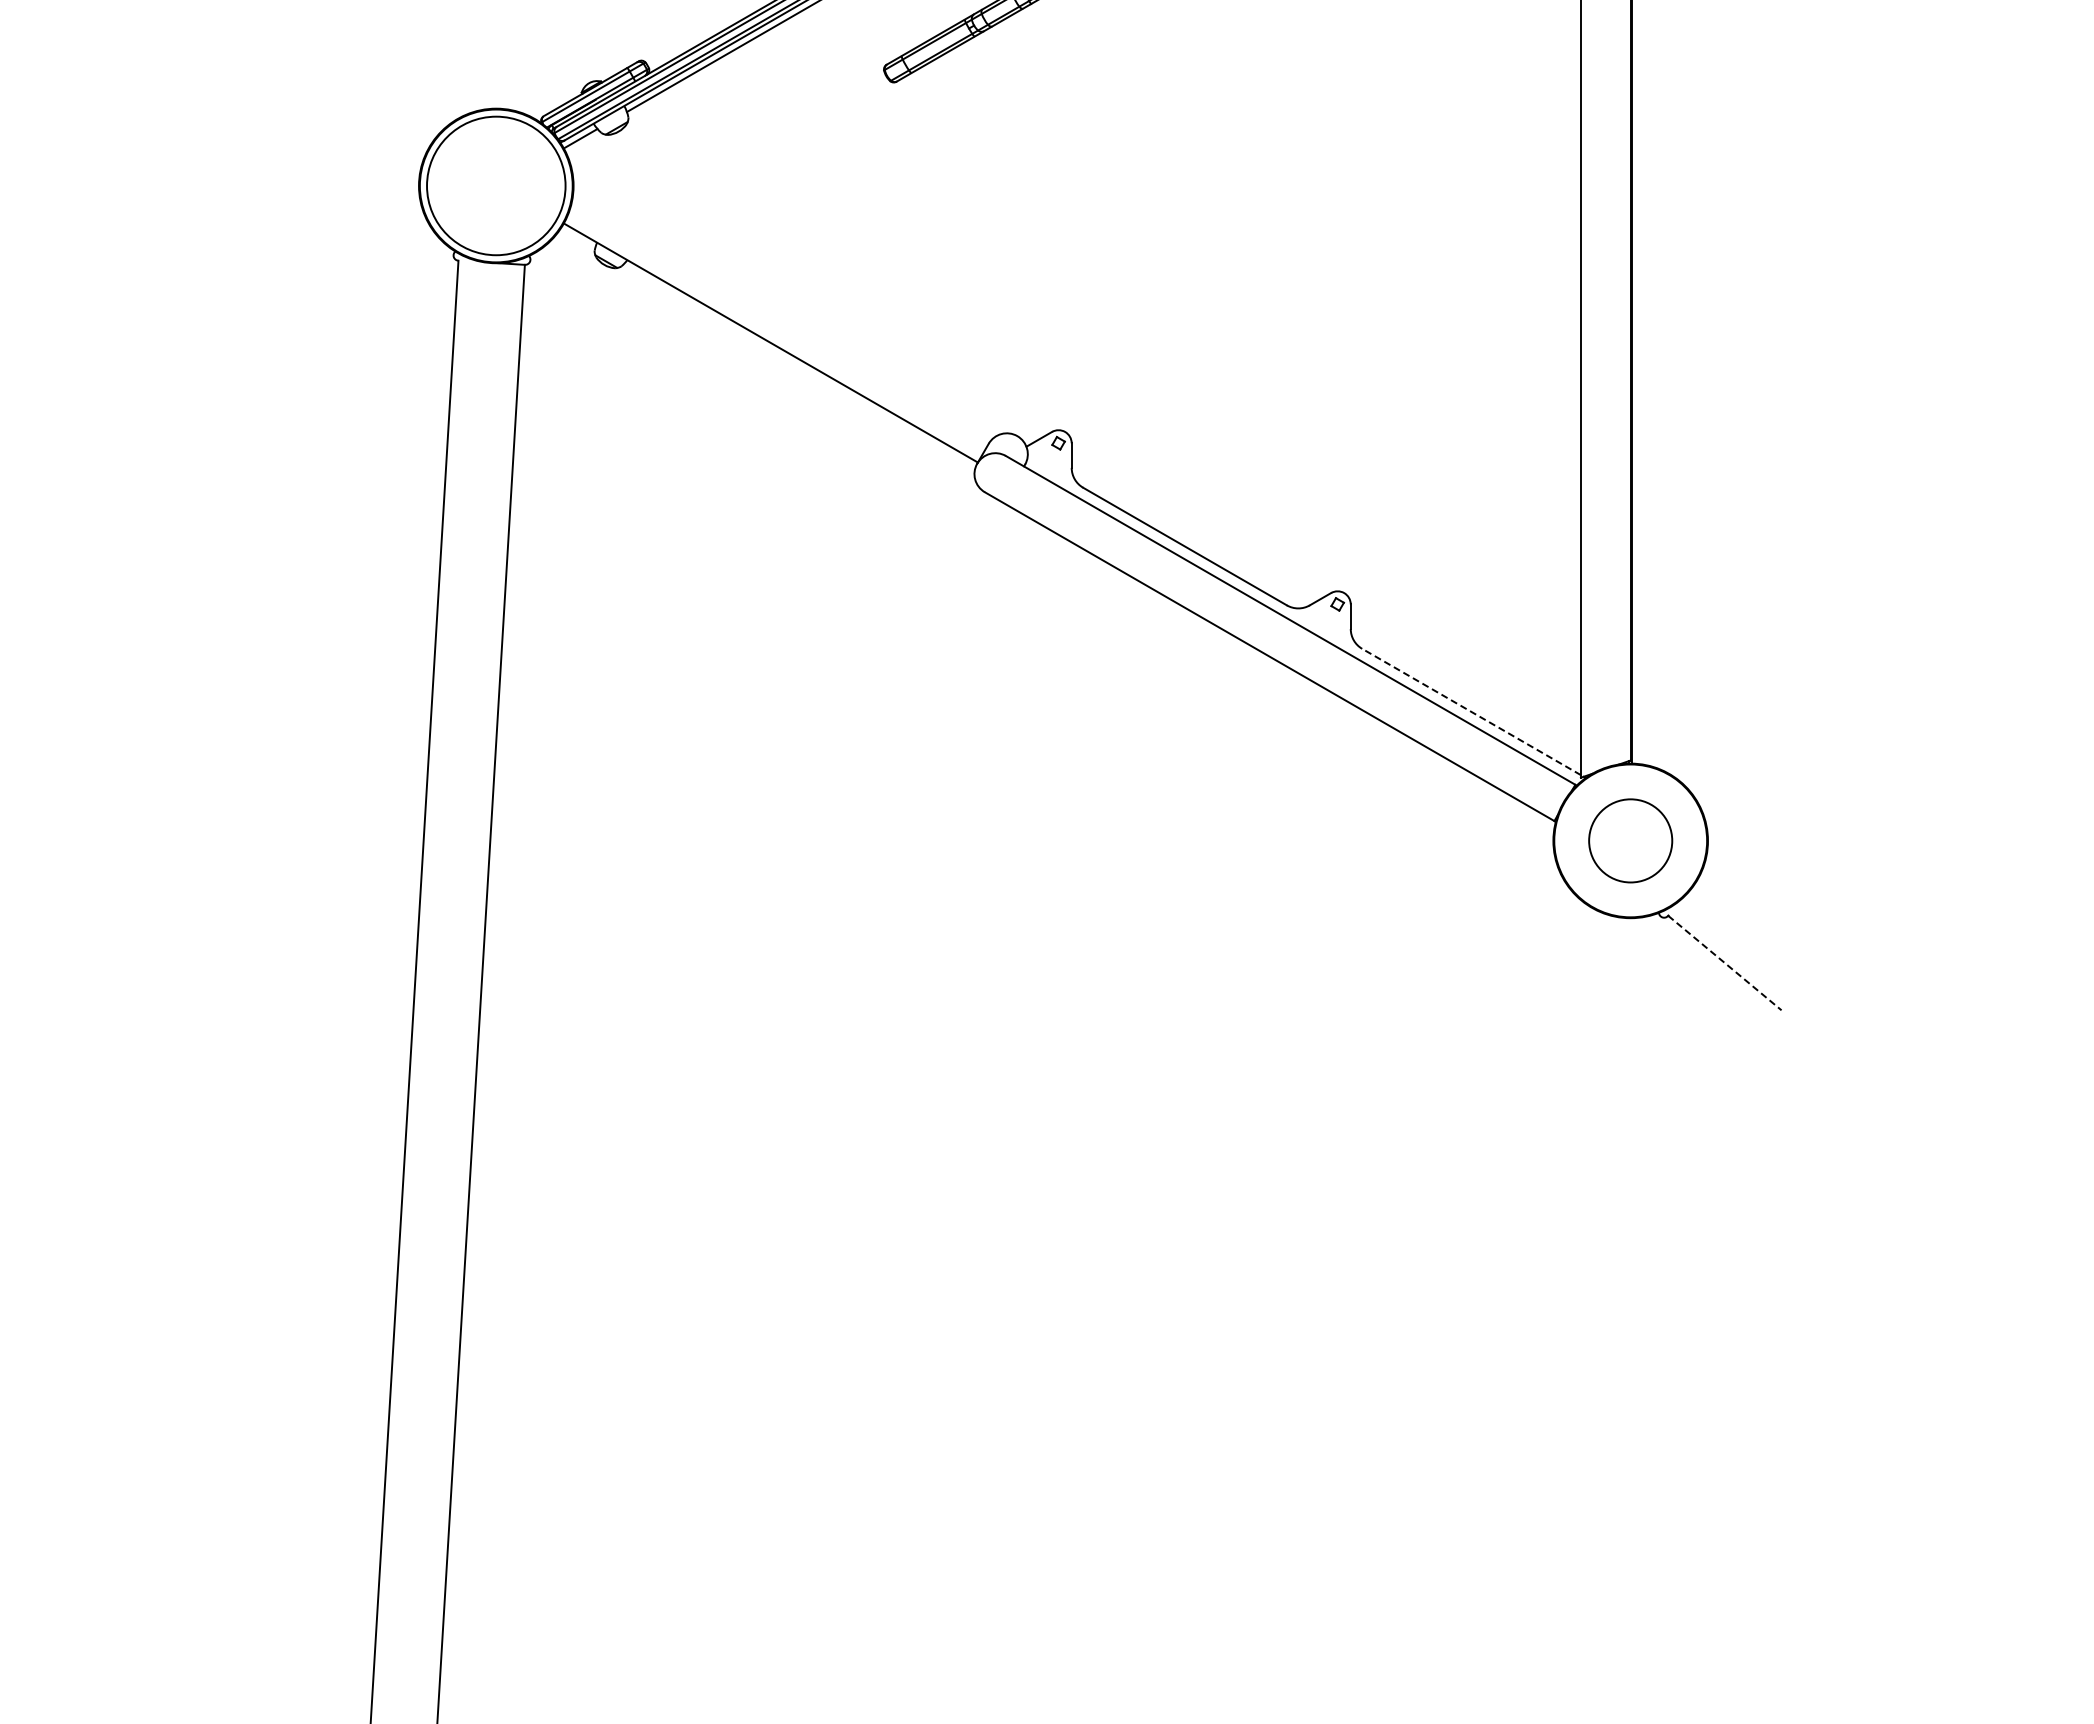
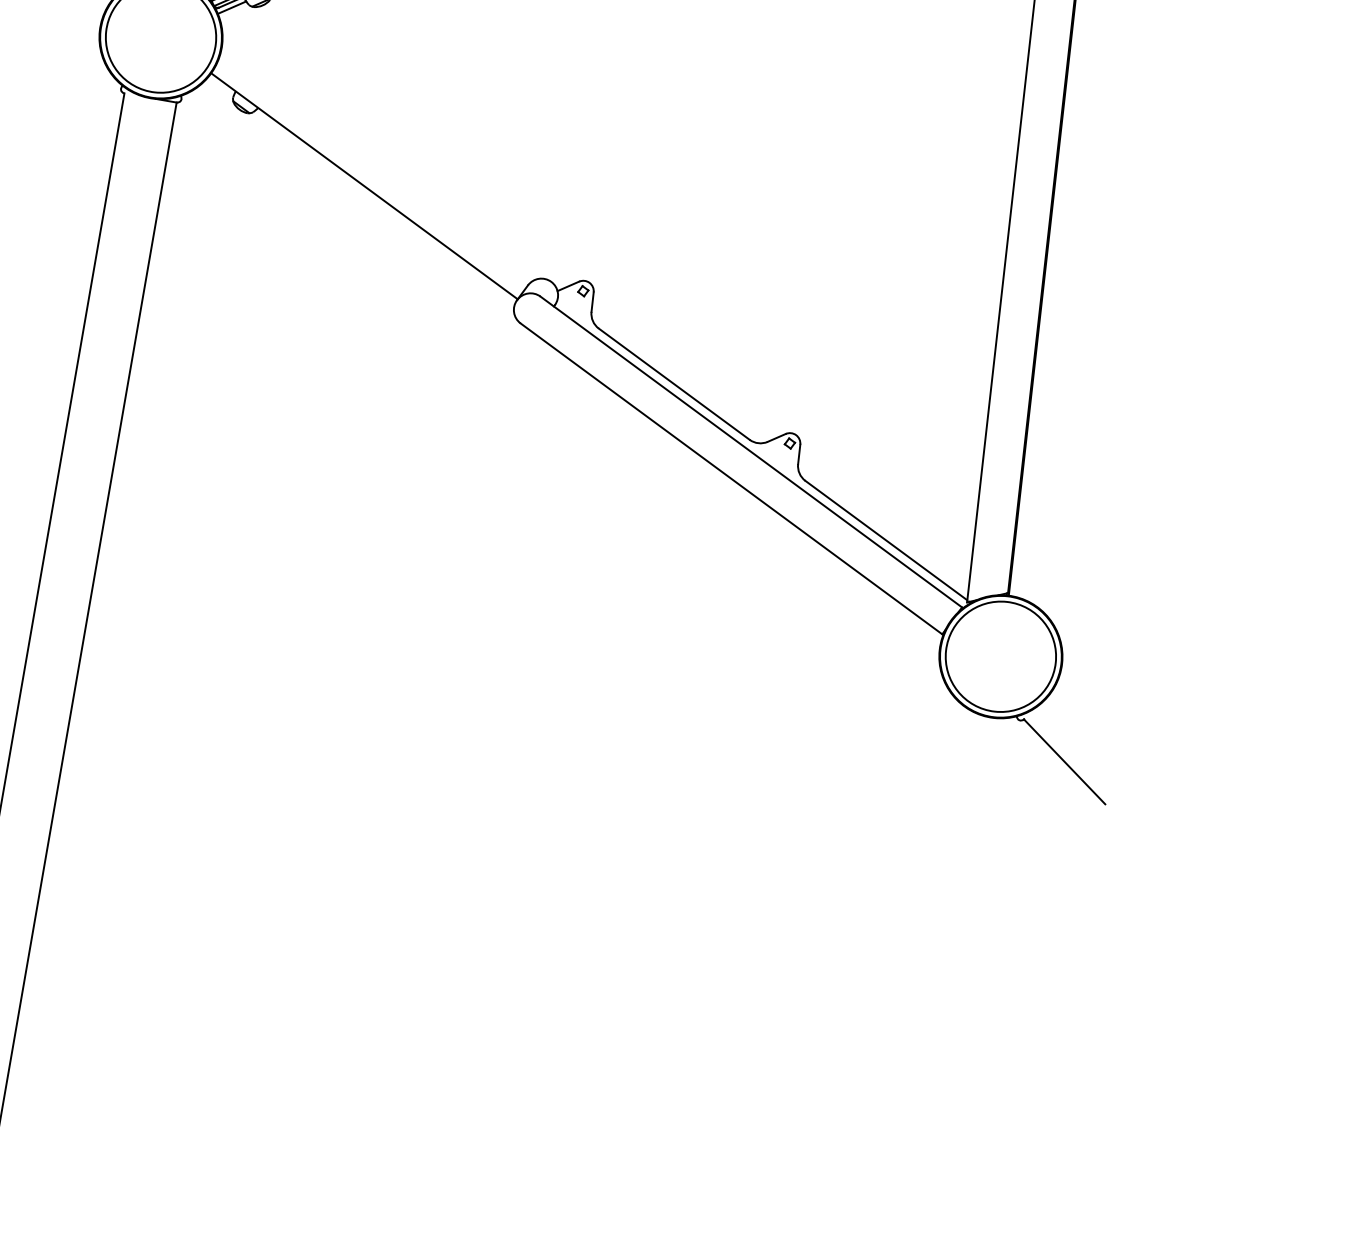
line: (1471, 711) -> (886, 540), dashed -> solid
circle: (1630, 840) -> (1000, 656), size x1.67
line: (1724, 963) -> (1064, 762), dashed -> solid

